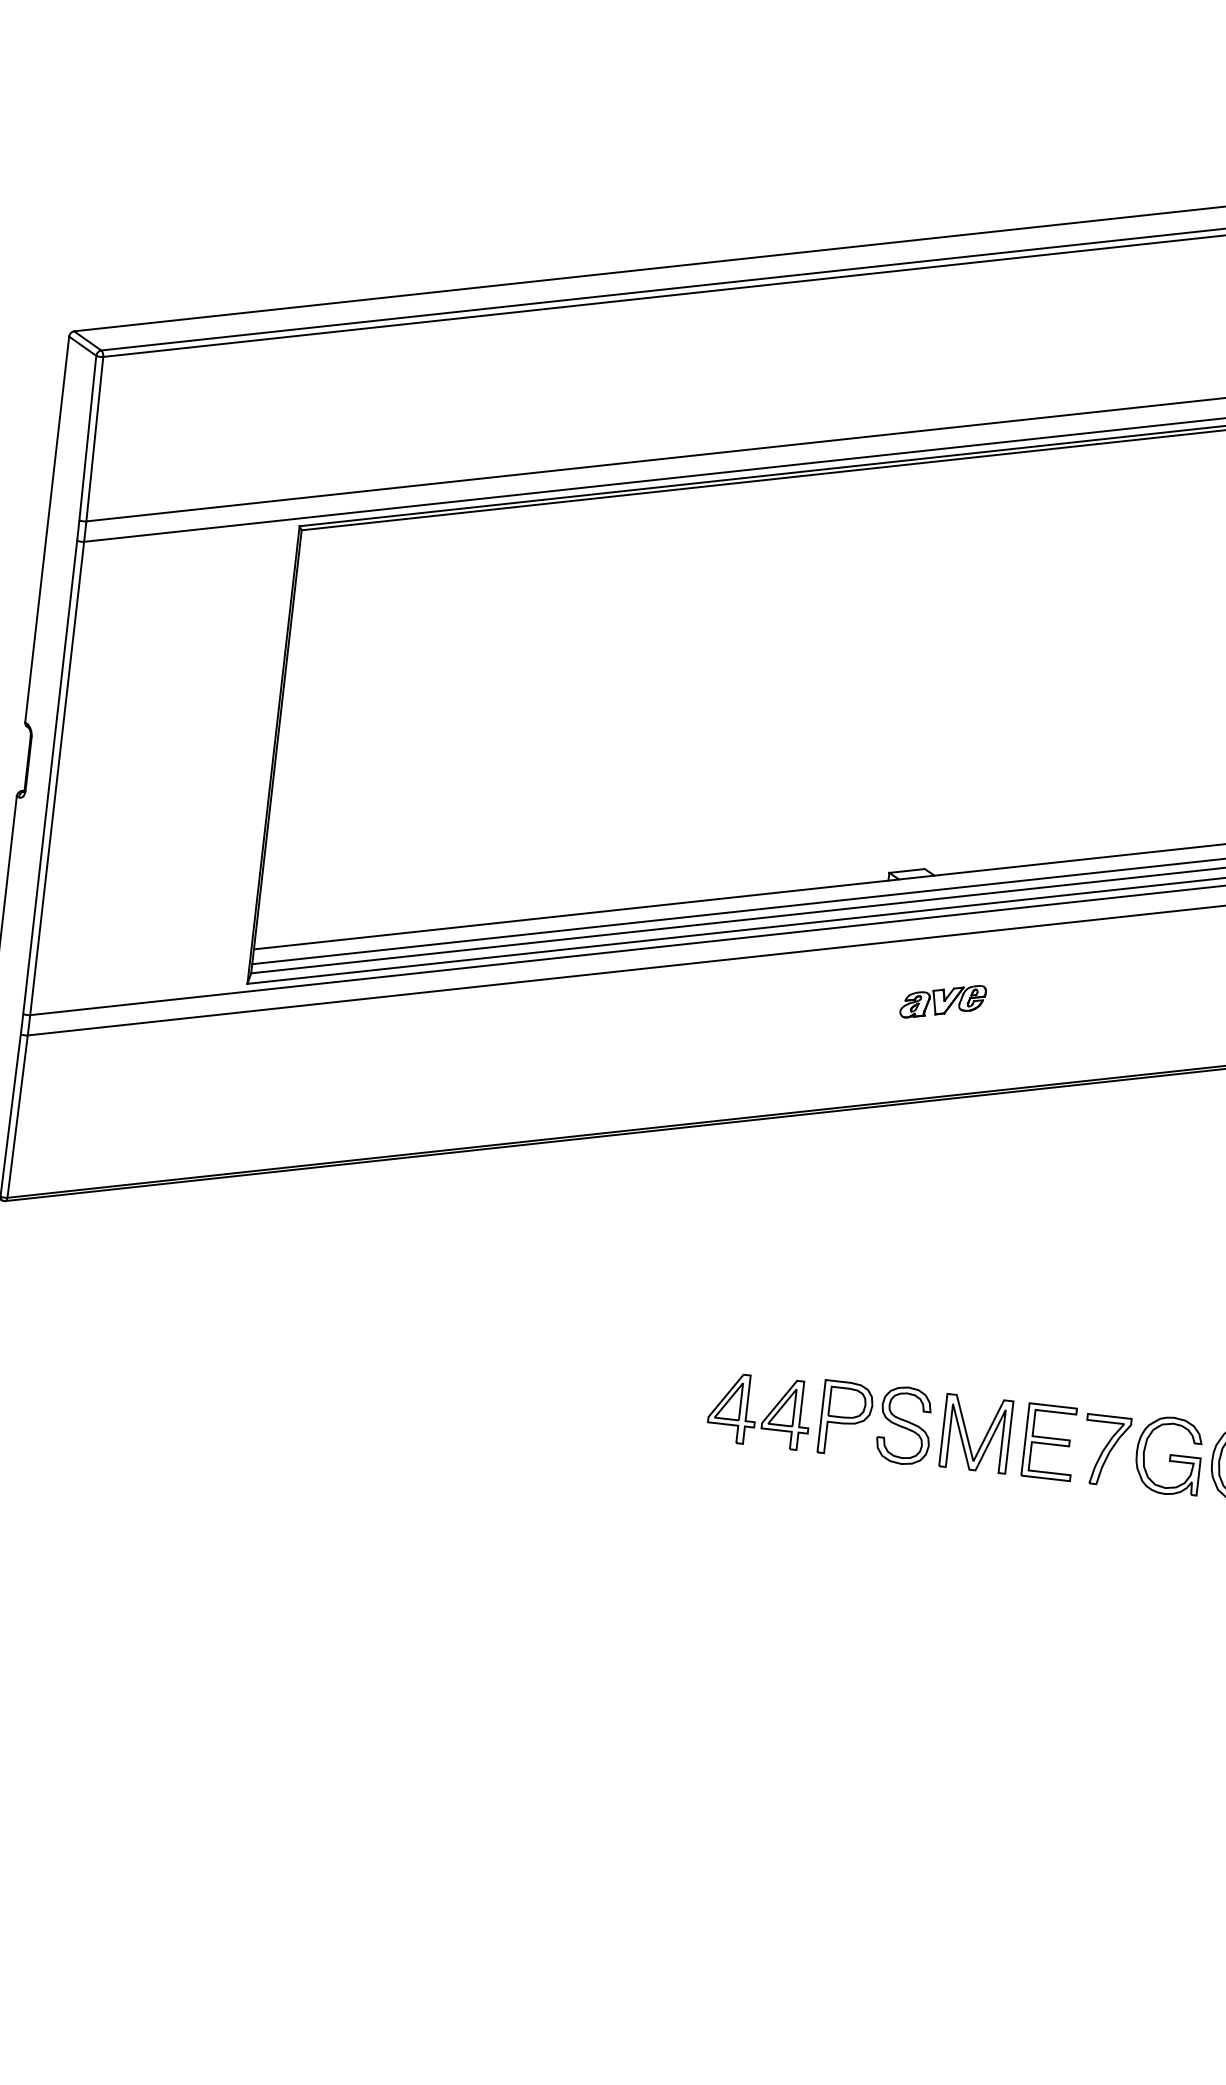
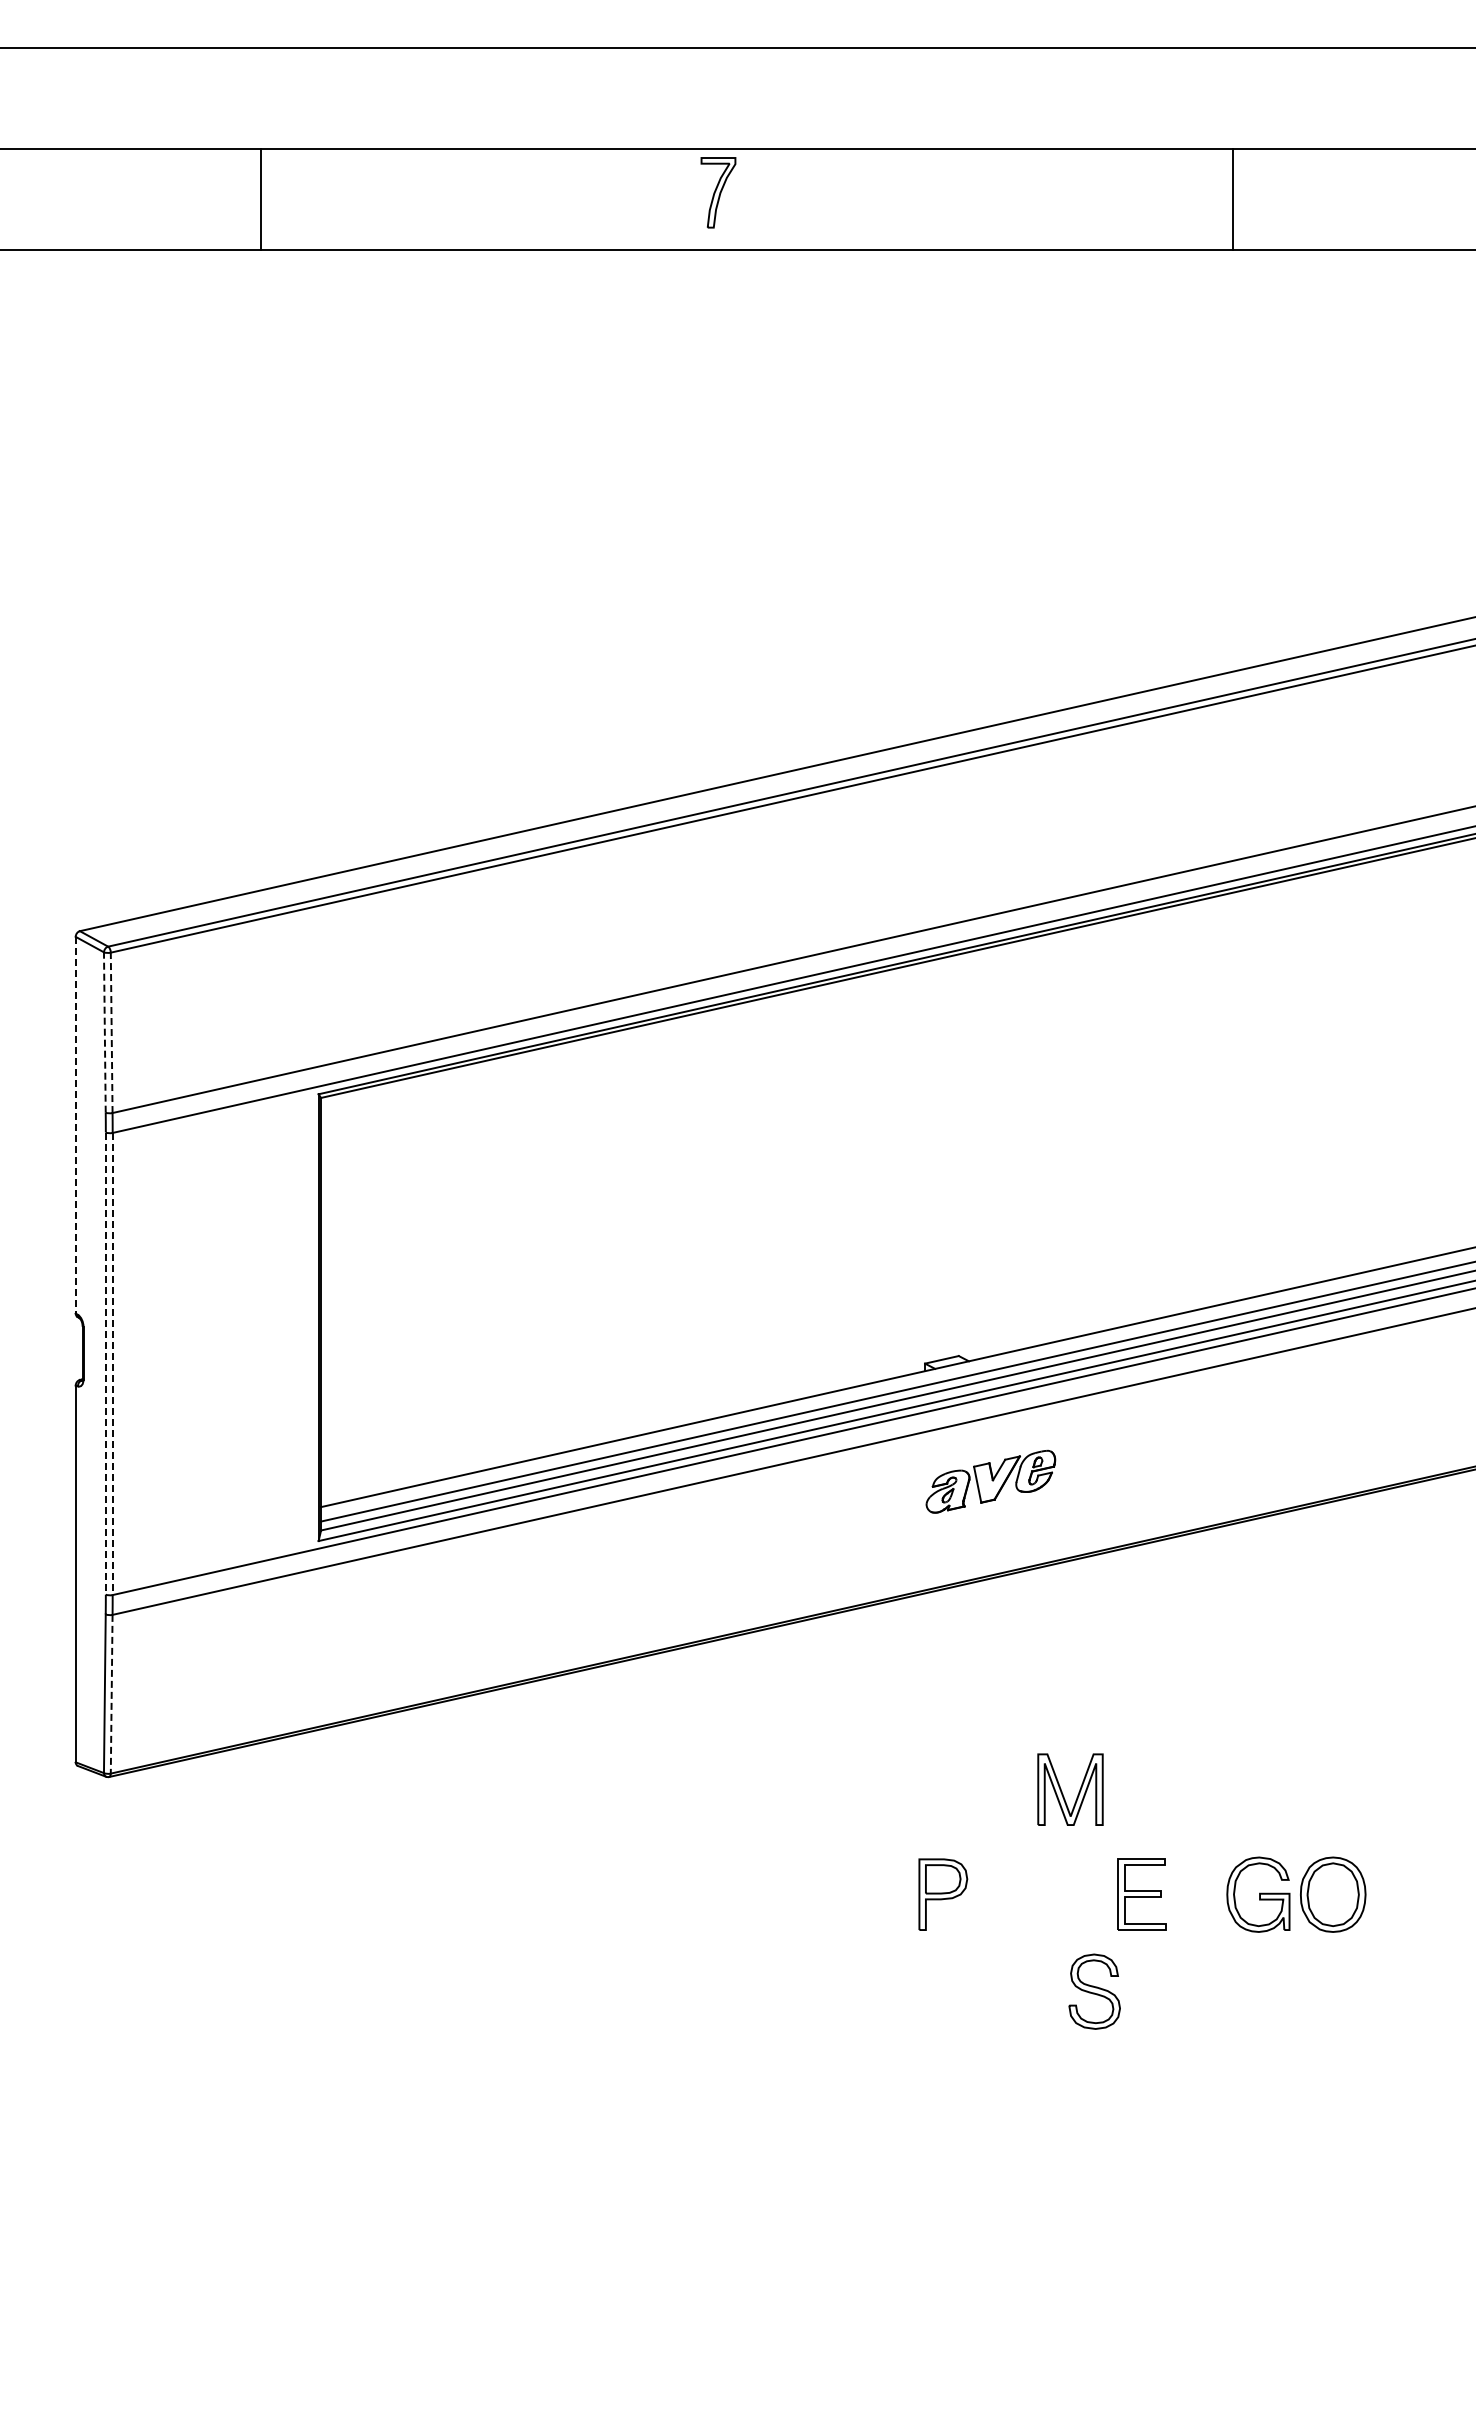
line: (87, 437) -> (104, 1032), solid -> dashed
line: (94, 438) -> (111, 1032), solid -> dashed
line: (46, 529) -> (75, 1125), solid -> dashed
line: (49, 778) -> (105, 1364), solid -> dashed
line: (56, 778) -> (112, 1364), solid -> dashed
part: (943, 1001) -> (991, 1481), size x1.6
line: (17, 1116) -> (111, 1694), solid -> dashed
part: (765, 1416) -> (865, 1901), removed
part: (904, 1425) -> (1094, 1991), moved
part: (967, 1434) -> (1062, 1791), moved
part: (1106, 1450) -> (1197, 1896), removed

